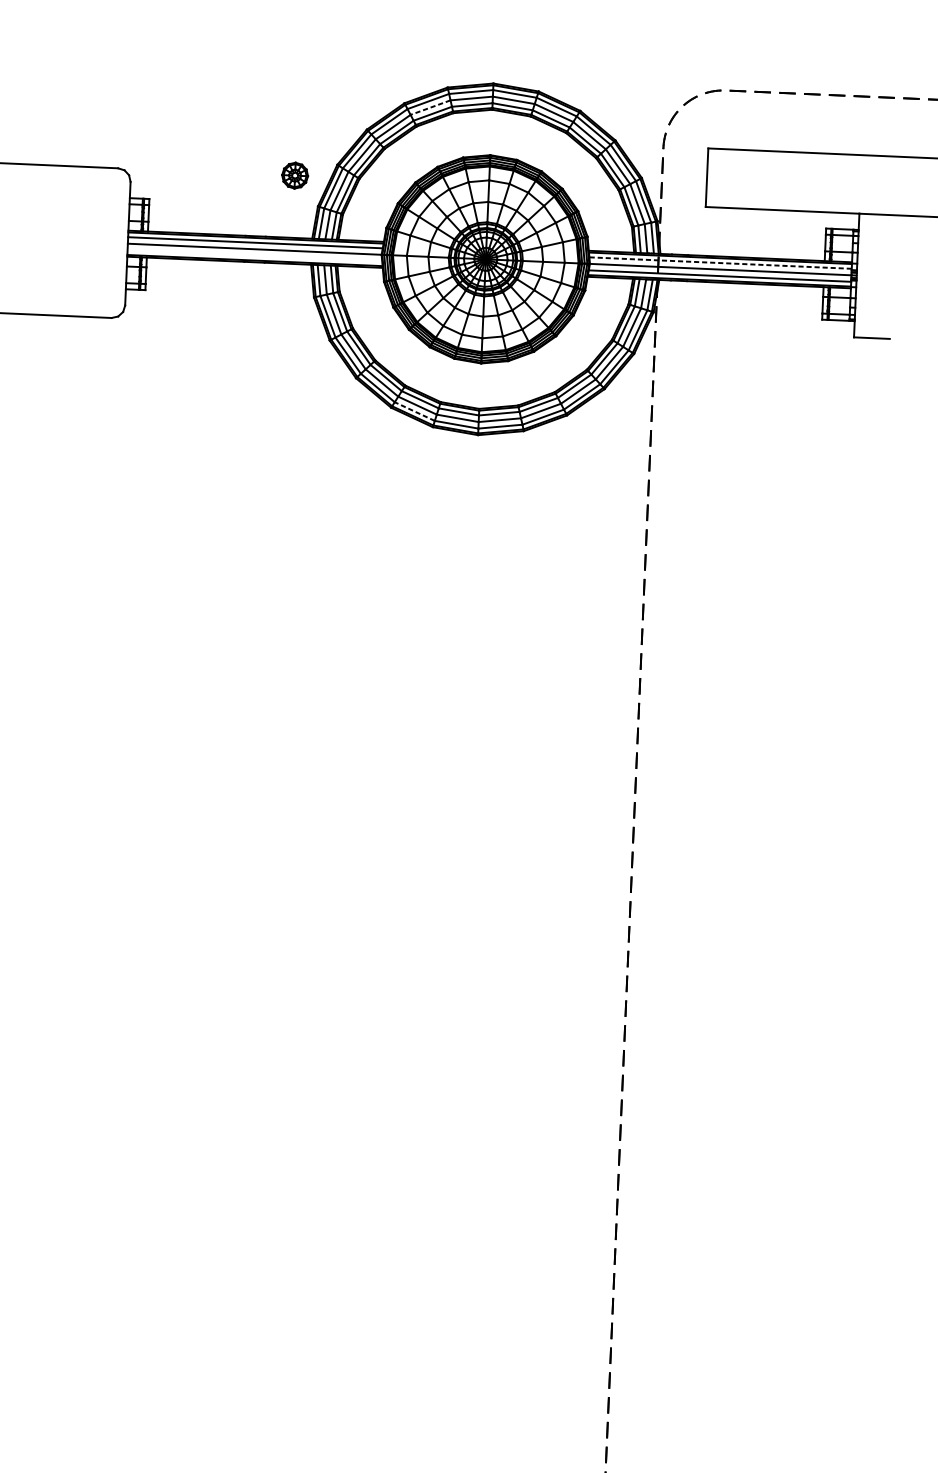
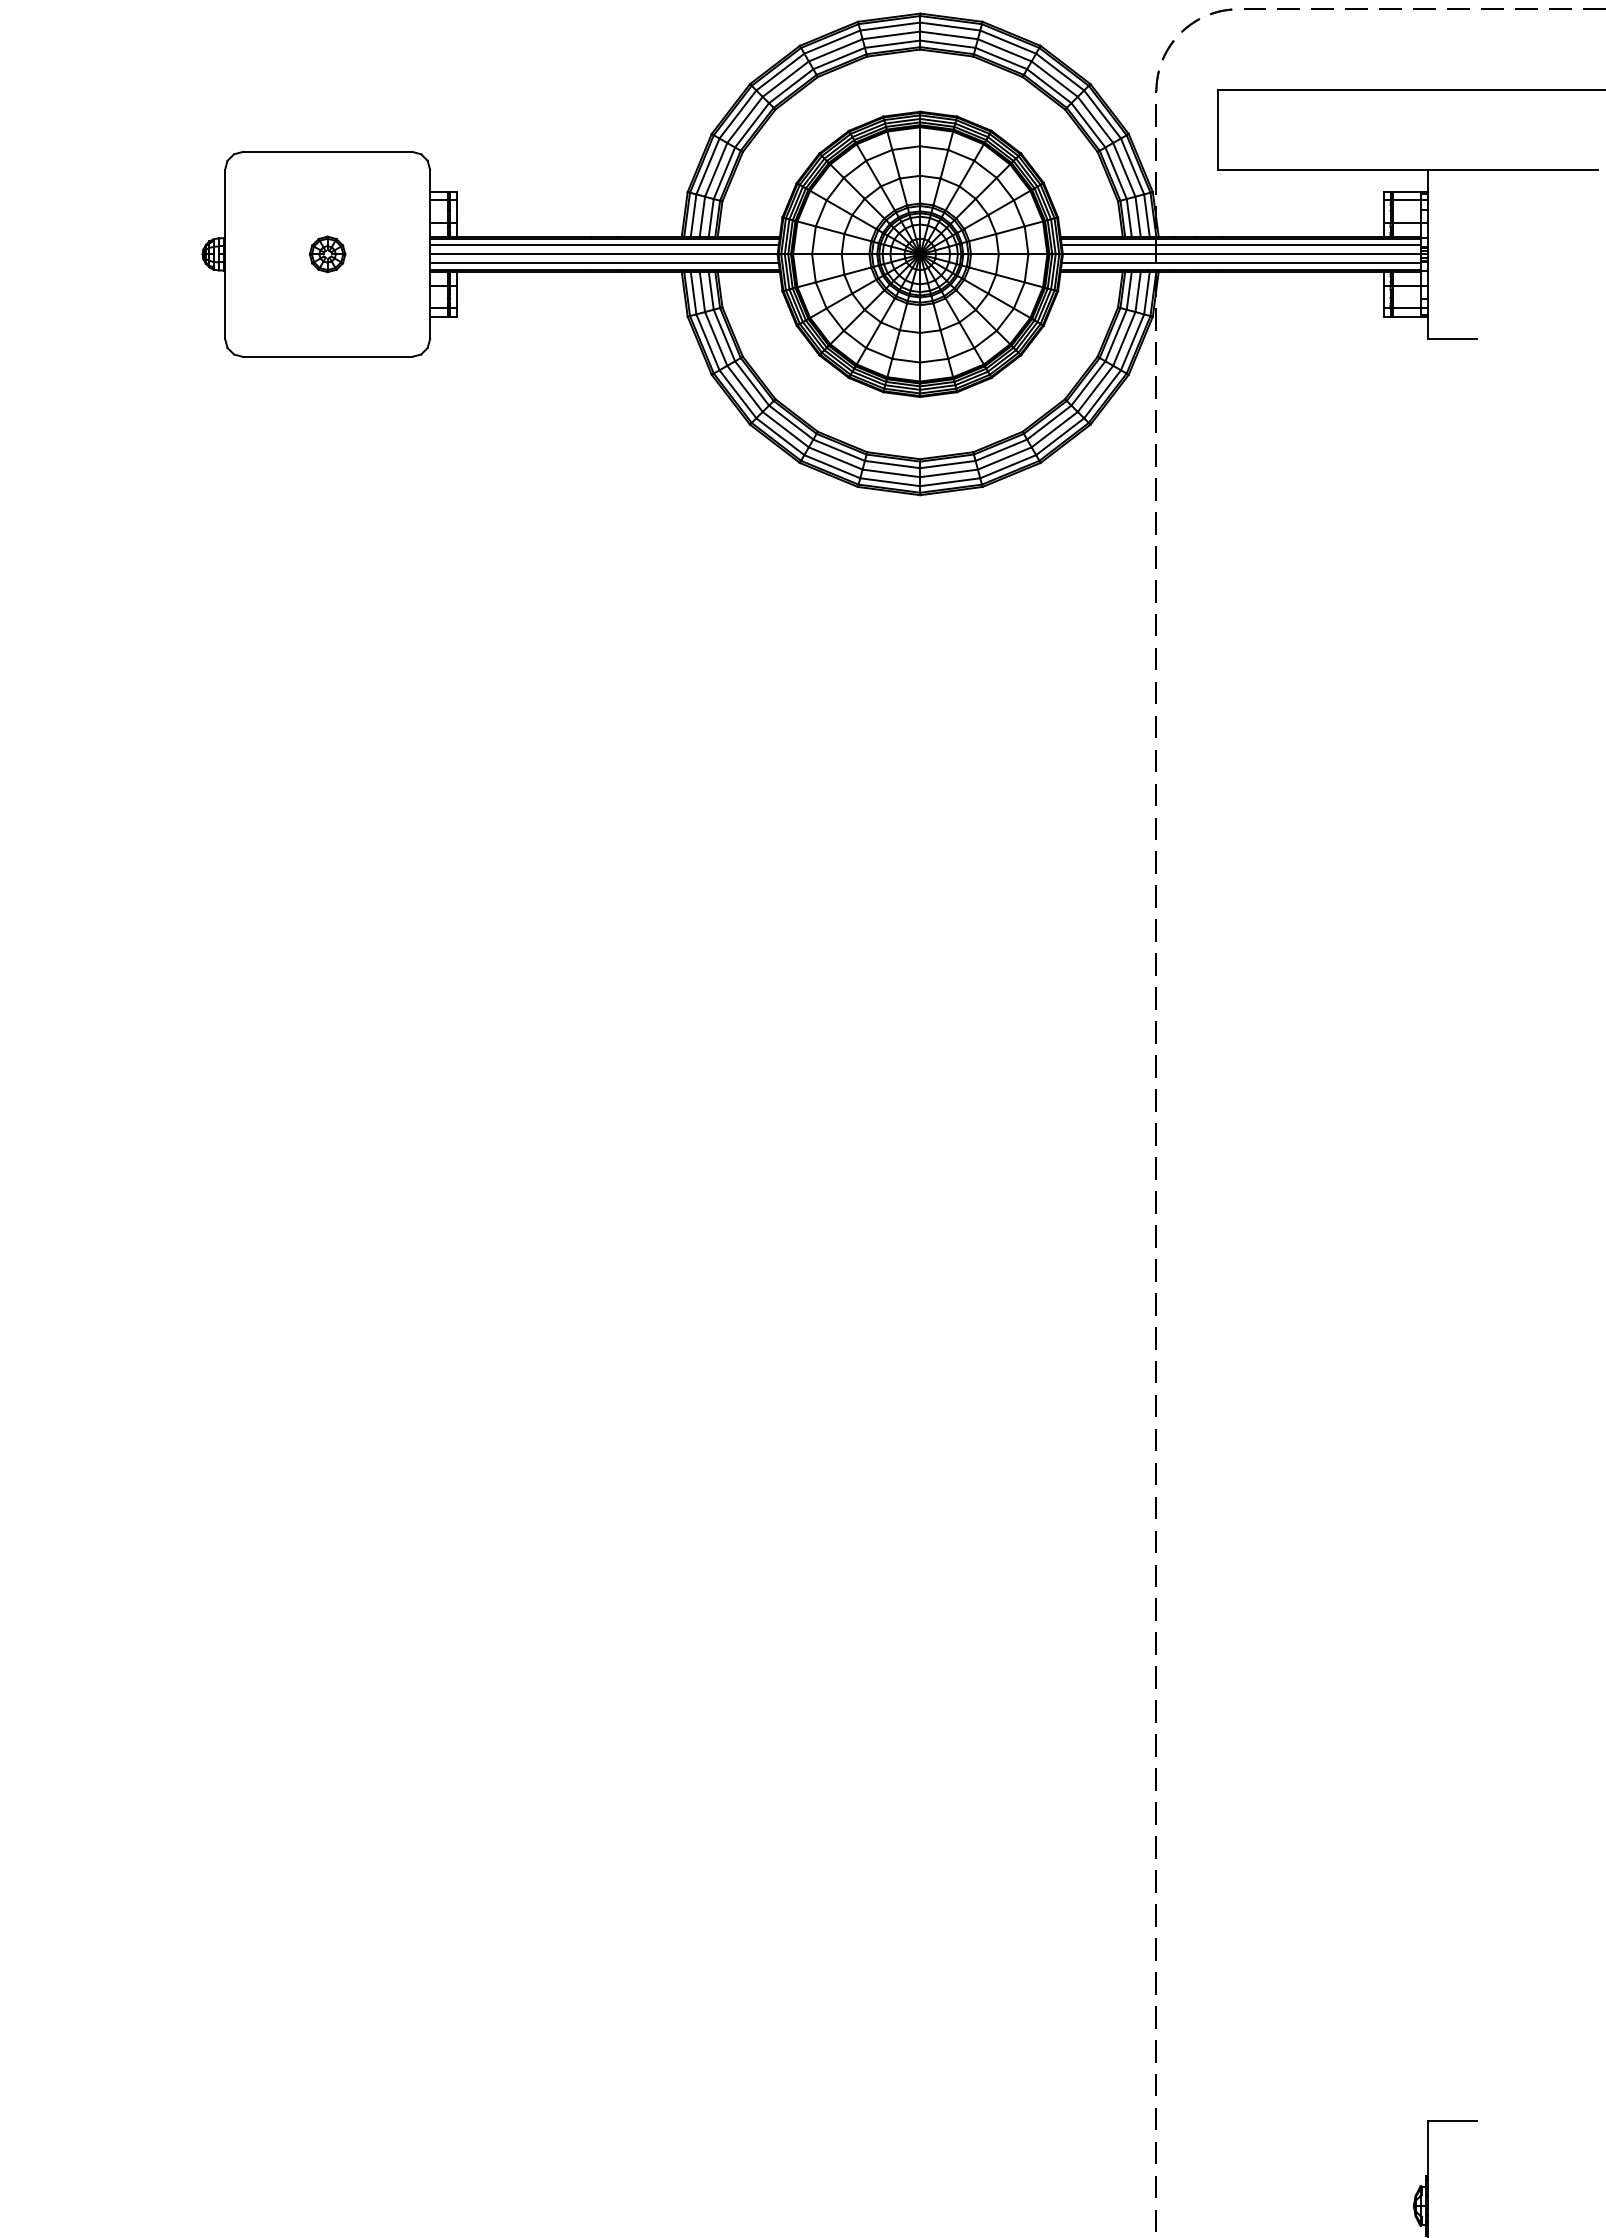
line: (430, 107) -> (835, 50), dashed -> solid
part: (295, 175) -> (327, 254), moved
line: (254, 255) -> (604, 263), added
line: (720, 263) -> (1241, 245), dashed -> solid
line: (414, 411) -> (831, 466), dashed -> solid

